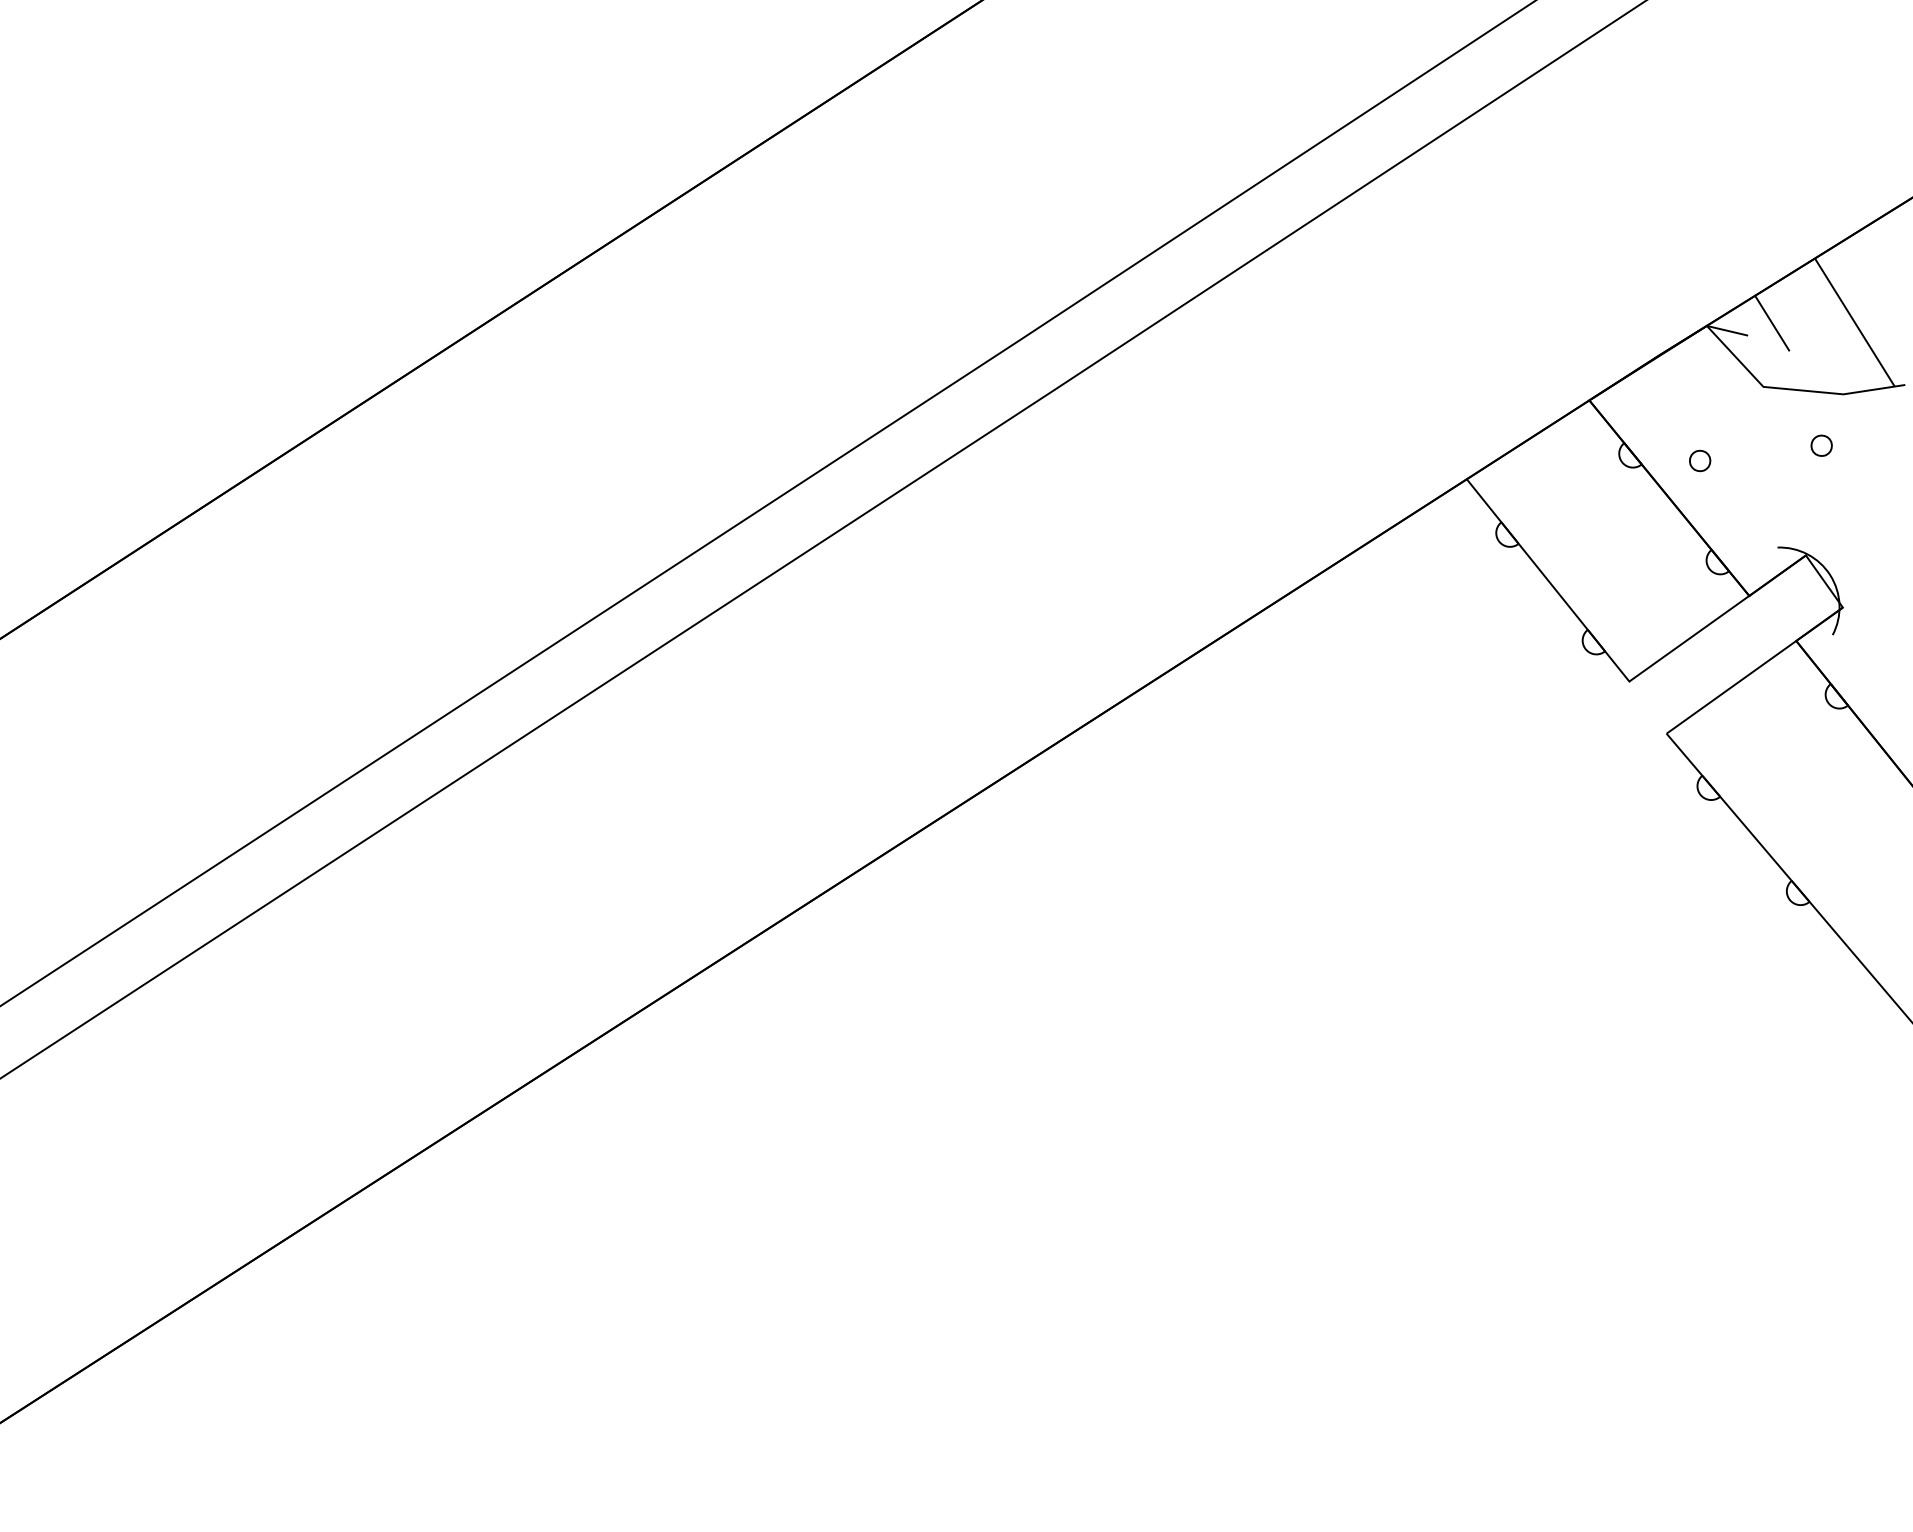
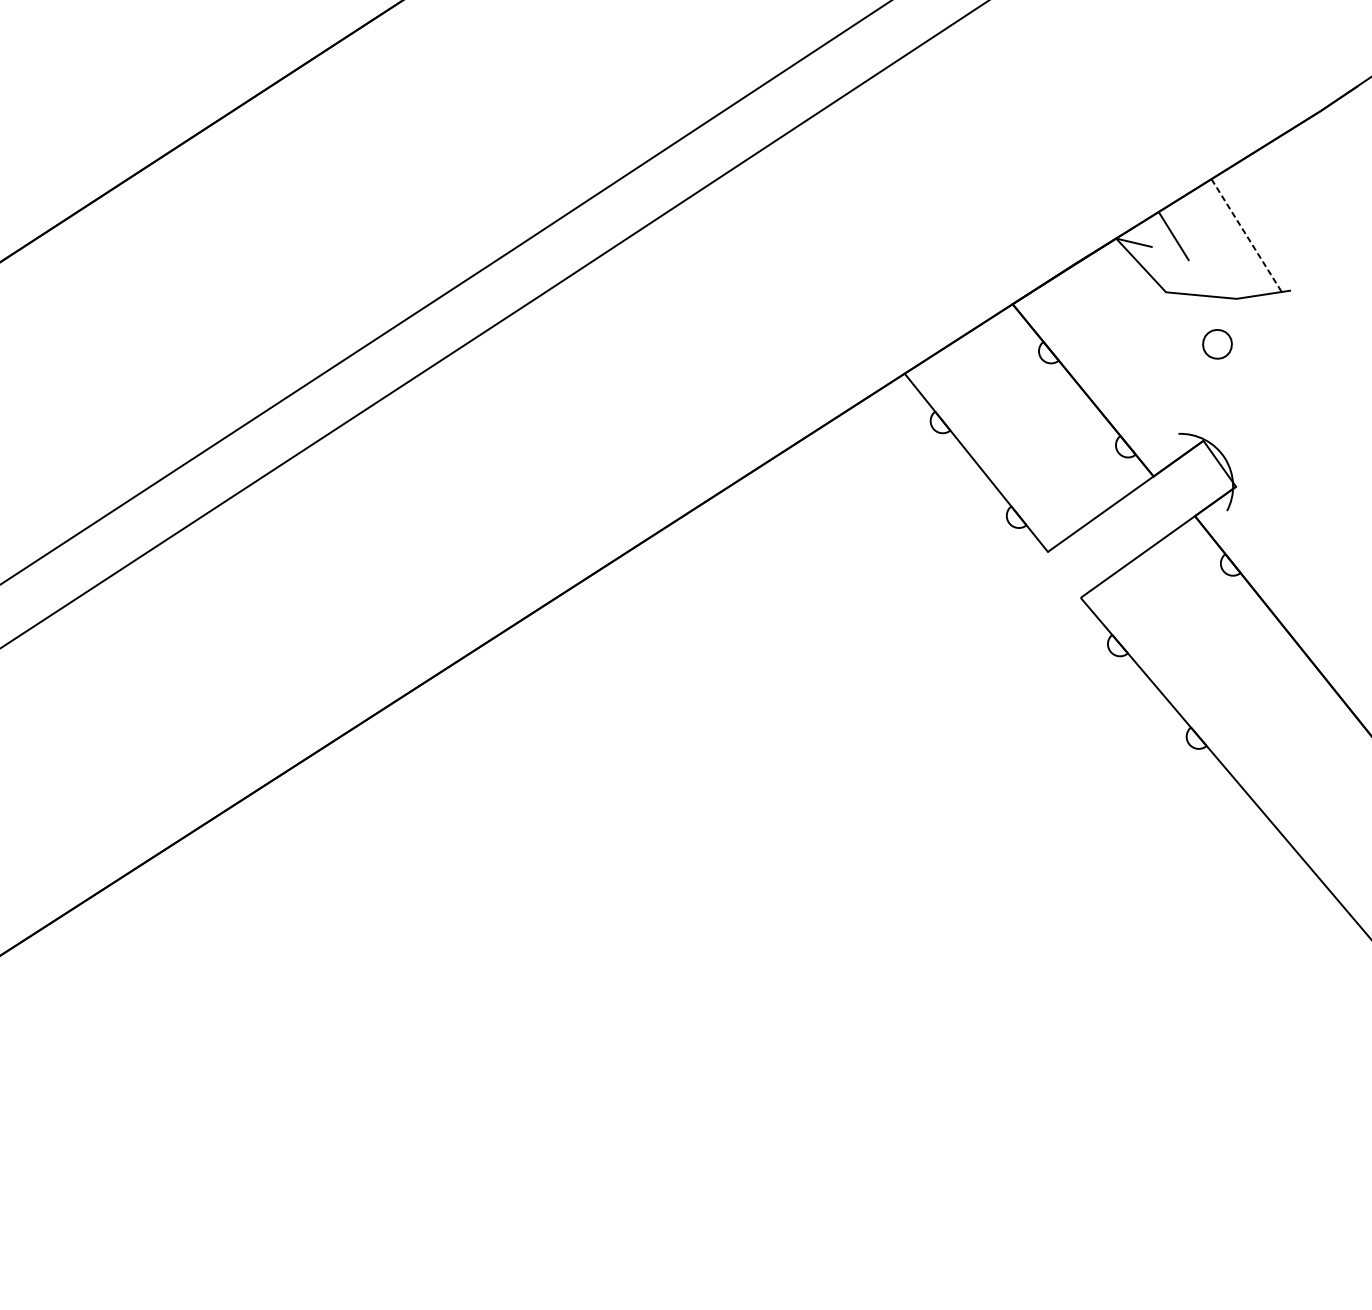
line: (1855, 323) -> (1247, 236), solid -> dashed
part: (1821, 445) -> (1217, 343), size x1.6
part: (1700, 460) -> (1110, 357), removed

